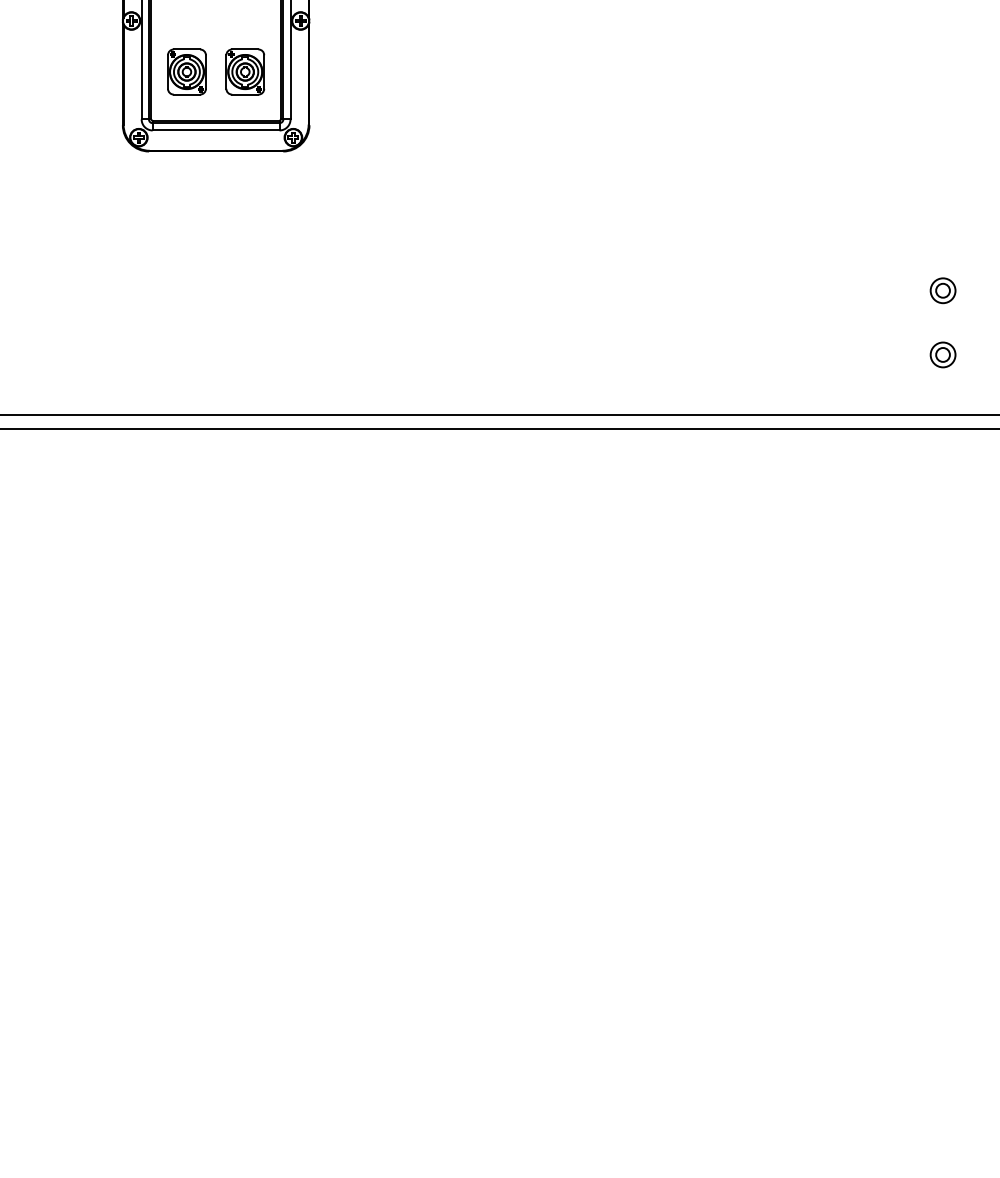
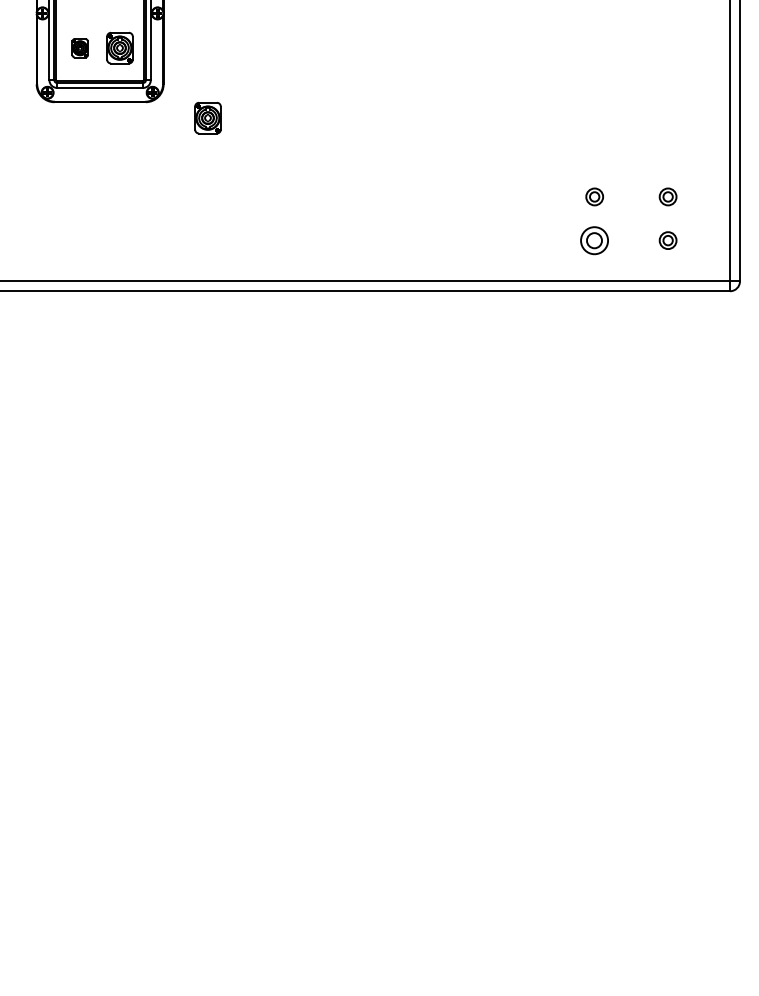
part: (185, 72) -> (79, 48), size x0.6
part: (373, 173) -> (207, 117), added
part: (942, 354) -> (594, 240), size x1.6

